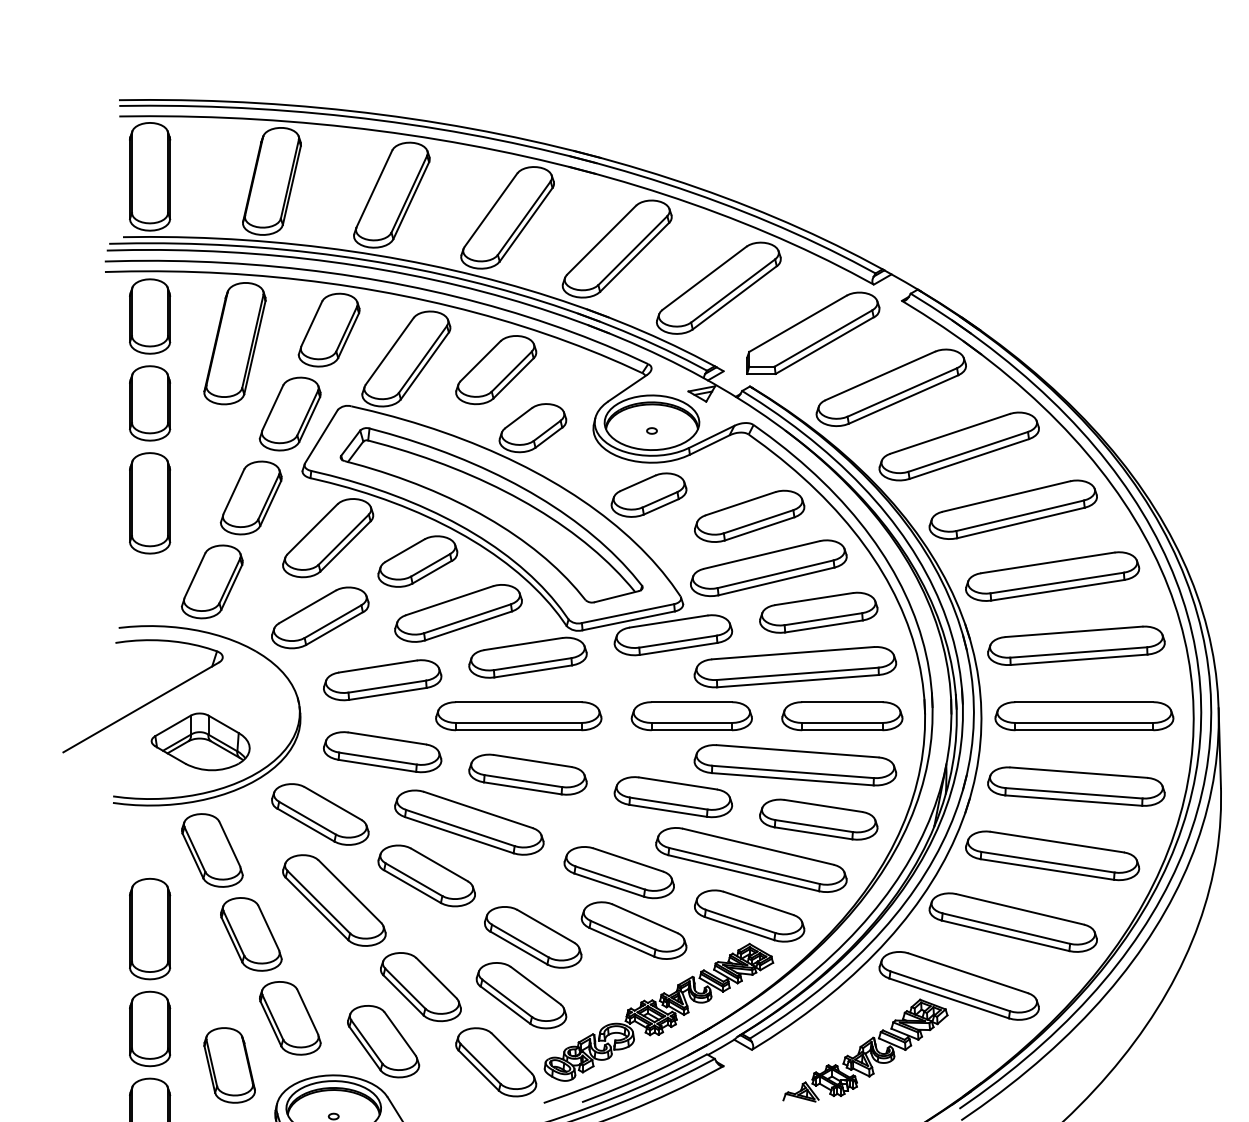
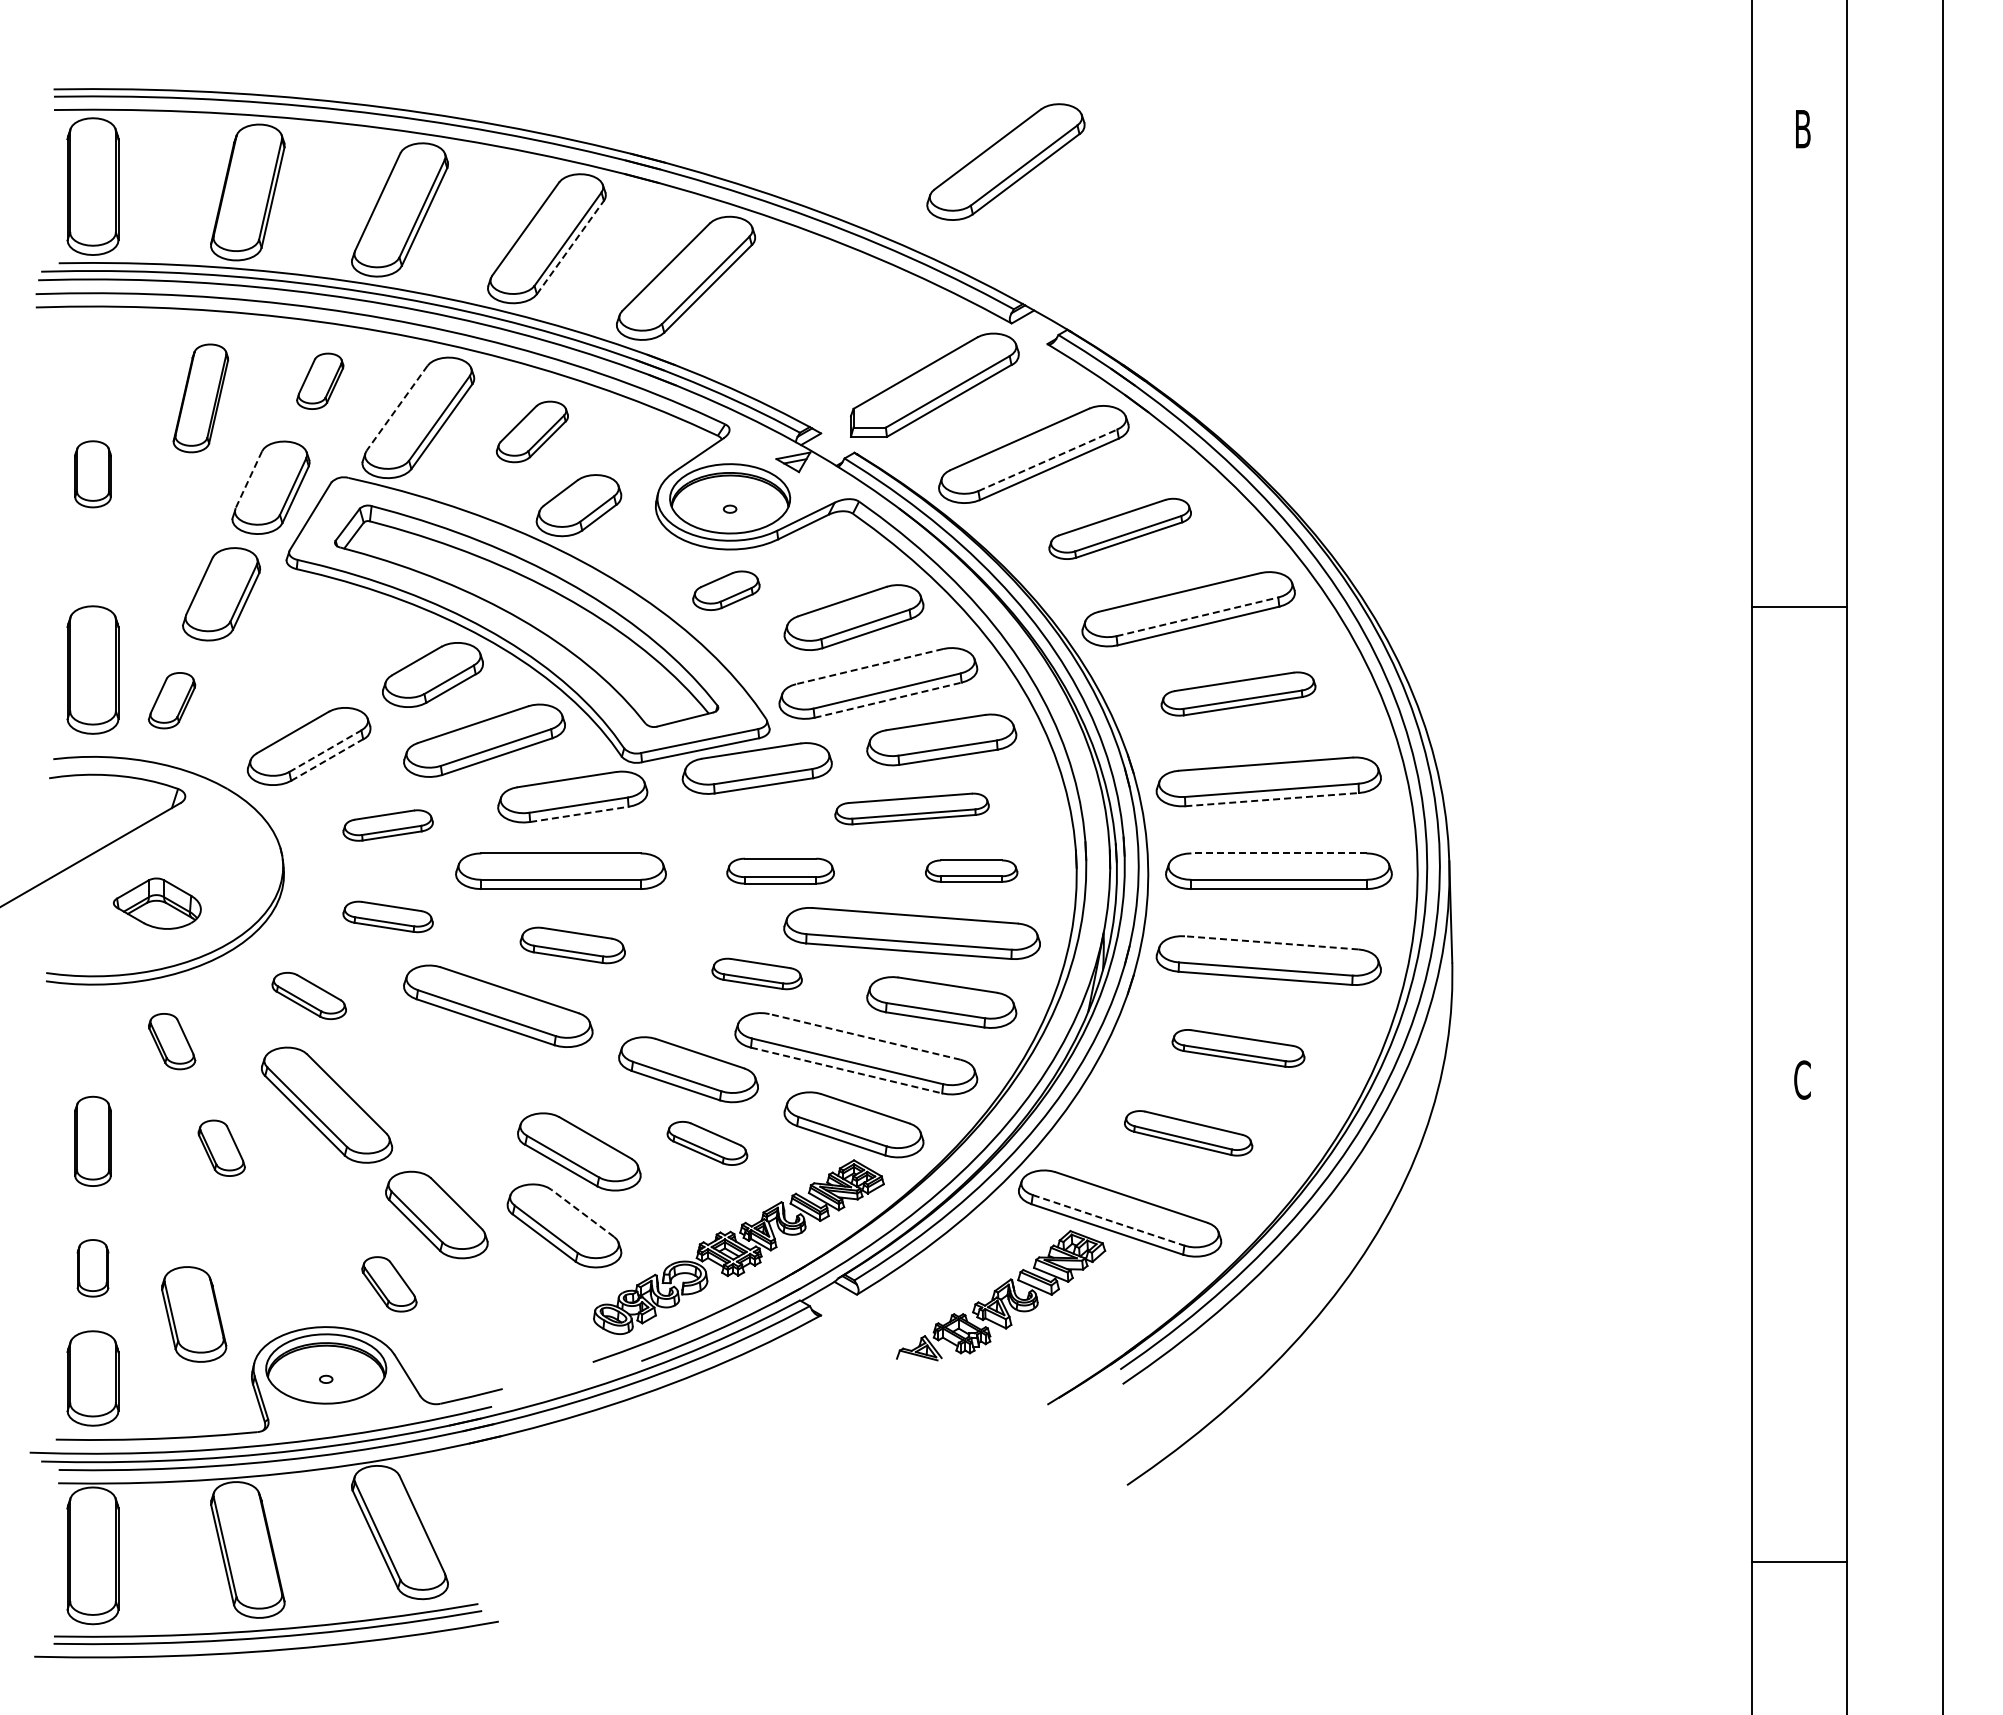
line: (526, 224) -> (570, 247), solid -> dashed
part: (718, 287) -> (1005, 161), moved
part: (149, 316) -> (92, 363), removed
part: (328, 330) -> (319, 381), size x0.6
part: (234, 343) -> (200, 398), size x0.7
line: (389, 351) -> (396, 408), solid -> dashed
part: (496, 369) -> (532, 431), size x0.7
line: (902, 392) -> (1047, 460), solid -> dashed
part: (149, 403) -> (92, 474), size x0.7
line: (272, 408) -> (248, 480), solid -> dashed
part: (959, 446) -> (1120, 528), size x0.7
part: (649, 495) -> (726, 590), size x0.7
part: (149, 502) -> (92, 669), moved
line: (1020, 515) -> (1197, 616), solid -> dashed
part: (328, 537) -> (319, 644), removed
line: (761, 554) -> (869, 666), solid -> dashed
part: (1052, 576) -> (1238, 693), size x0.7
part: (211, 581) -> (171, 700), size x0.6
line: (776, 581) -> (888, 700), solid -> dashed
line: (333, 621) -> (325, 751), solid -> dashed
line: (334, 628) -> (327, 760), solid -> dashed
line: (1079, 659) -> (1272, 799), solid -> dashed
part: (794, 666) -> (911, 808), size x0.6
line: (533, 671) -> (579, 814), solid -> dashed
part: (382, 680) -> (387, 825), size x0.6
line: (1084, 702) -> (1278, 853), solid -> dashed
part: (691, 715) -> (780, 870), size x0.7
part: (842, 715) -> (971, 870), size x0.6
part: (200, 741) -> (157, 903), size x0.7
part: (382, 751) -> (387, 916), size x0.6
line: (1078, 772) -> (1271, 942), solid -> dashed
part: (527, 774) -> (572, 945), size x0.7
part: (672, 796) -> (756, 973), size x0.6
part: (320, 814) -> (309, 995), size x0.6
line: (757, 846) -> (864, 1036), solid -> dashed
part: (211, 850) -> (171, 1041), size x0.6
part: (1052, 855) -> (1238, 1048), size x0.6
line: (744, 873) -> (847, 1070), solid -> dashed
part: (426, 875) -> (444, 1073), removed
part: (1013, 922) -> (1188, 1133), size x0.6
part: (149, 929) -> (92, 1141), size x0.7
part: (634, 930) -> (707, 1143), size x0.6
part: (251, 934) -> (221, 1148), size x0.6
line: (535, 985) -> (582, 1212), solid -> dashed
line: (950, 991) -> (1108, 1220), solid -> dashed
part: (289, 1018) -> (270, 1254), removed
part: (149, 1029) -> (92, 1268), size x0.6
part: (383, 1041) -> (389, 1284), size x0.6
part: (496, 1062) -> (532, 1310), removed

